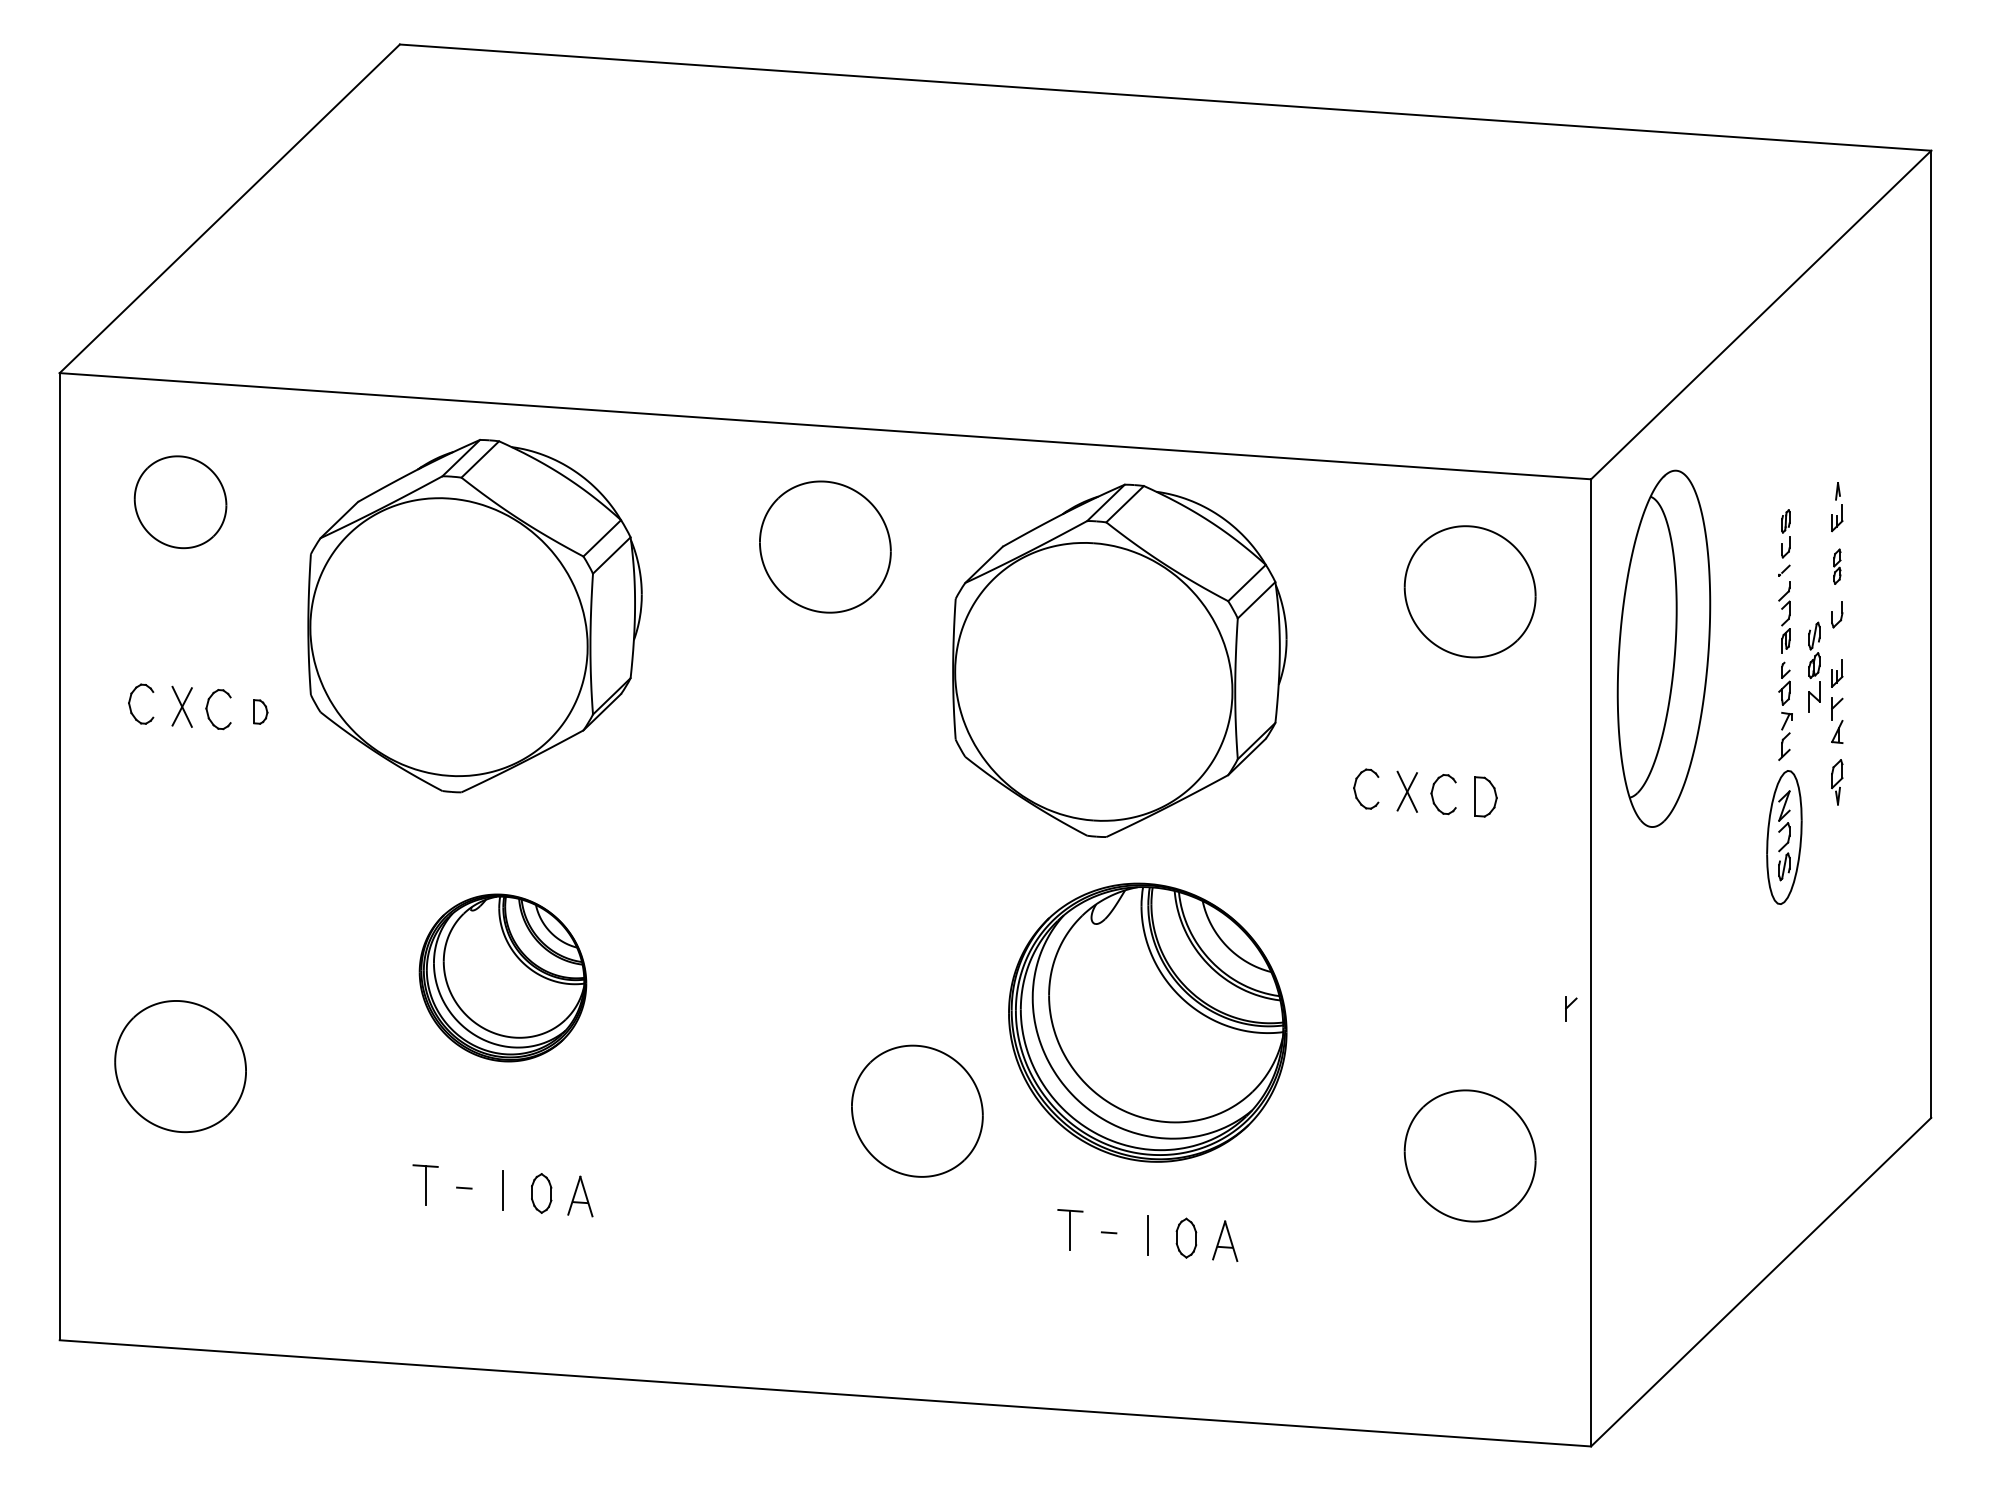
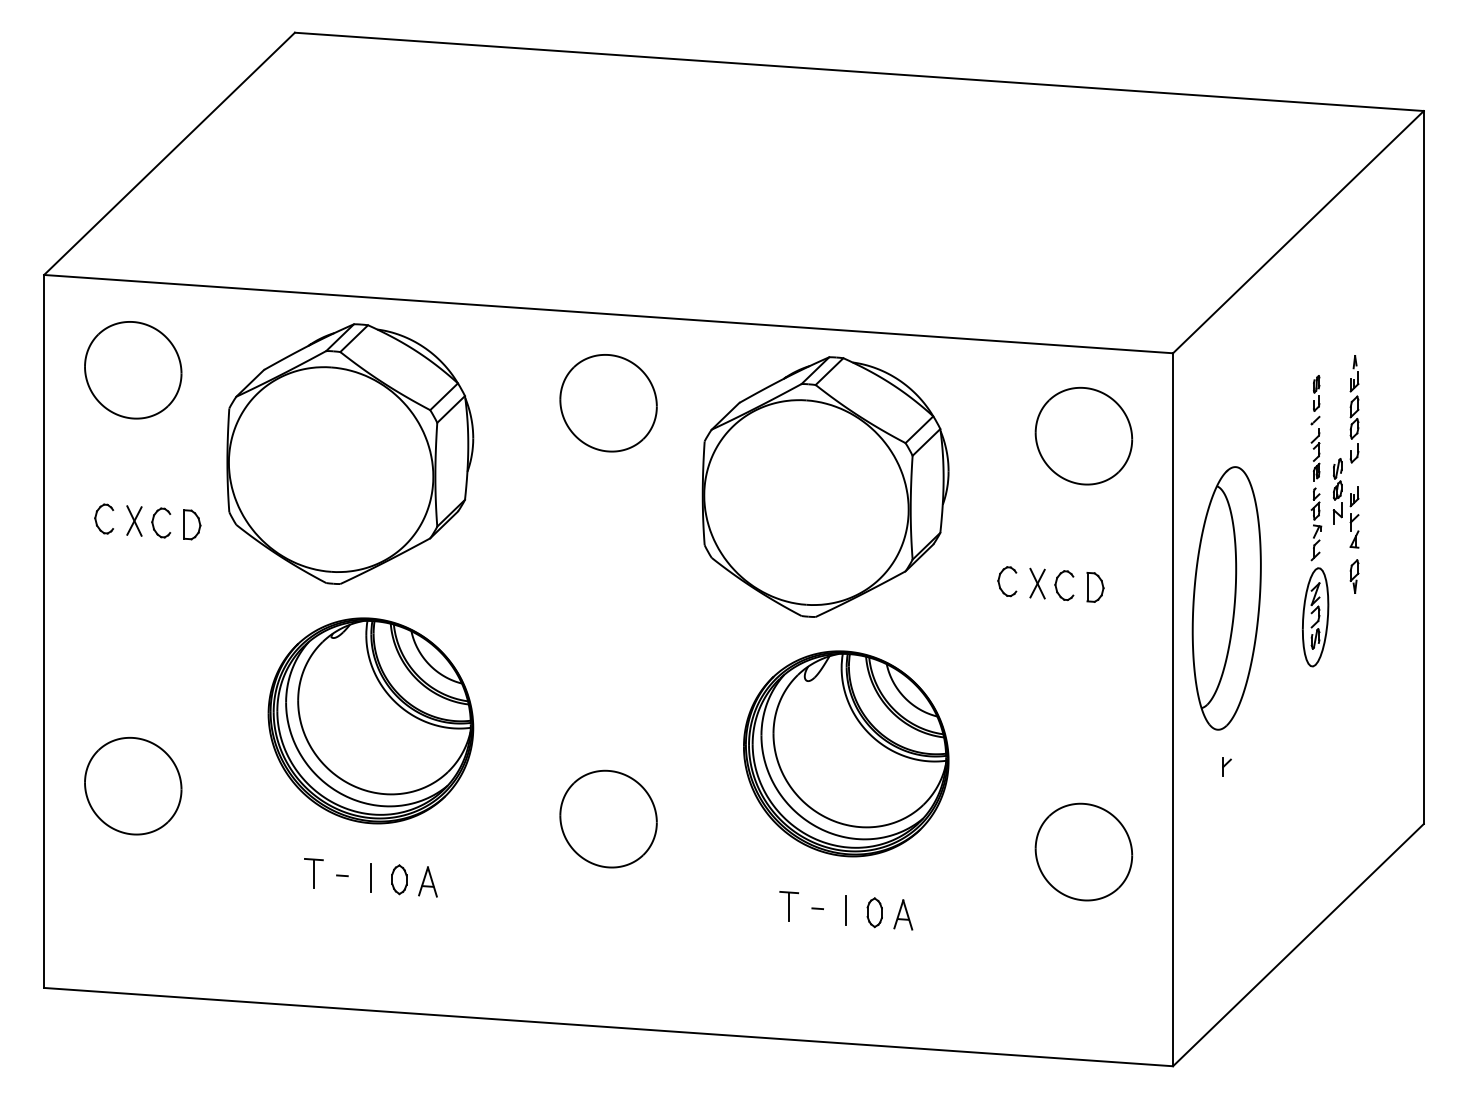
part: (180, 501) -> (133, 369), size x1.43
part: (1837, 566) -> (1354, 417), size x1.67
part: (1663, 648) -> (1226, 598), moved
part: (260, 711) -> (192, 524), size x1.67
part: (502, 977) -> (370, 720), size x1.67
part: (1571, 1008) -> (1227, 766), moved
part: (917, 1110) -> (608, 818), moved

